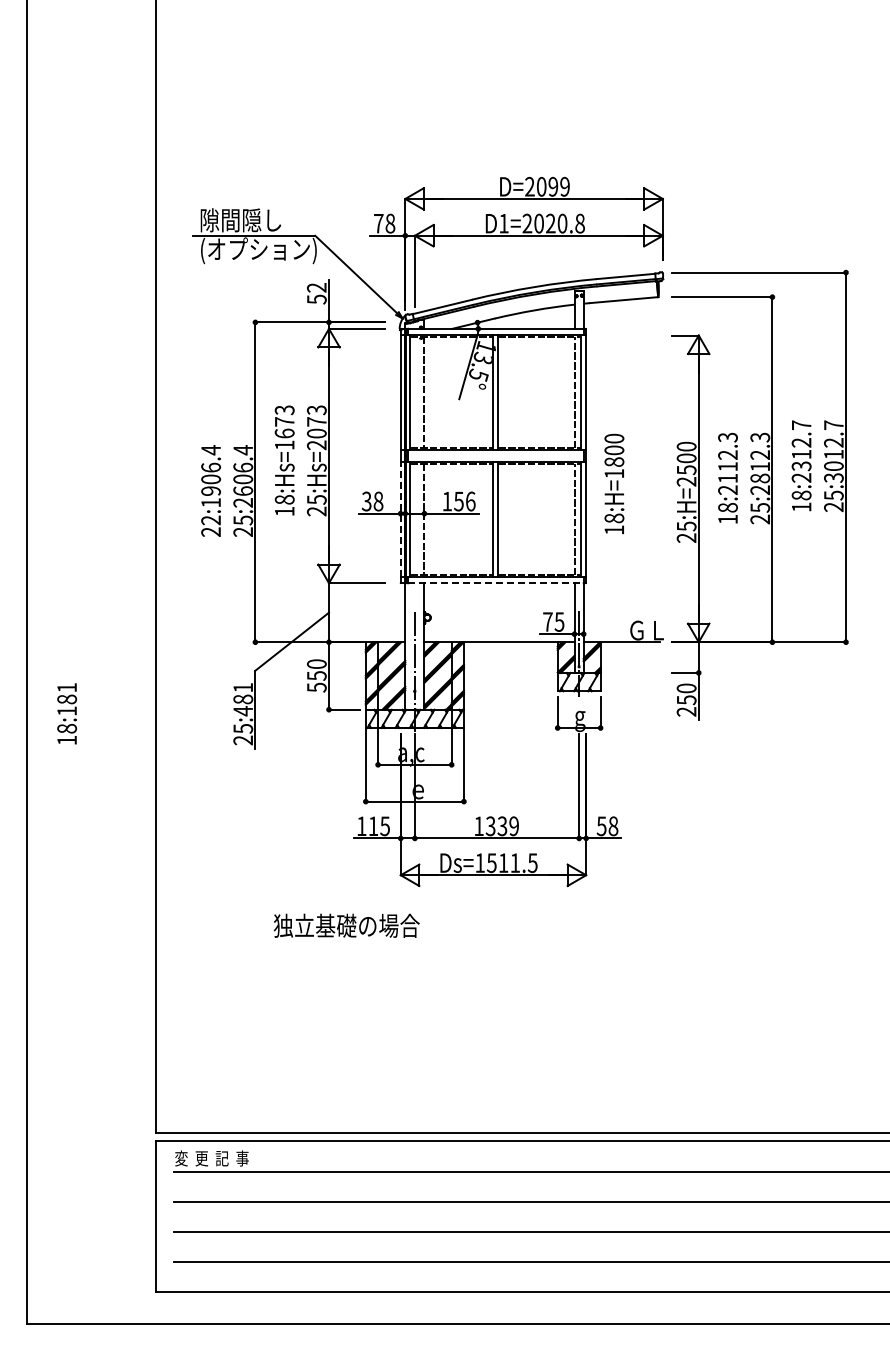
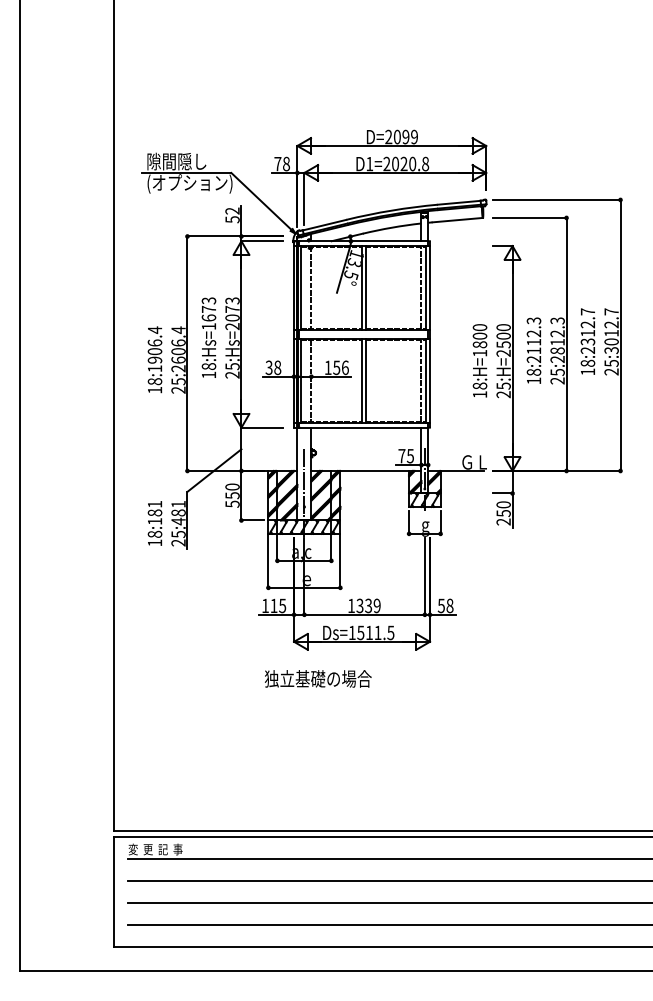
text: (614, 483) -> (480, 360), moved
line: (400, 519) -> (293, 380), dashed -> solid
text: (211, 525) -> (155, 385), 22:1906.4 -> 18:1906.4
line: (495, 583) -> (363, 427), dashed -> solid
text: (67, 713) -> (155, 523), moved
text: (346, 925) -> (318, 678), moved

